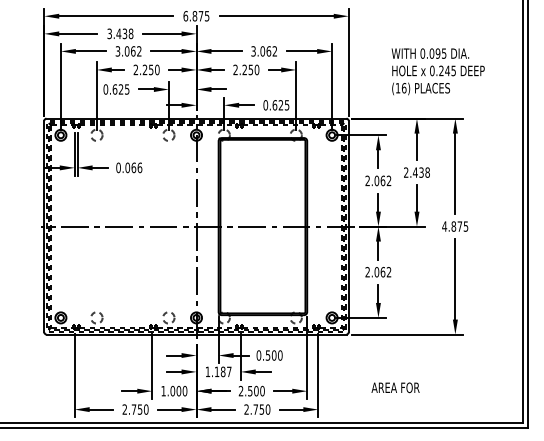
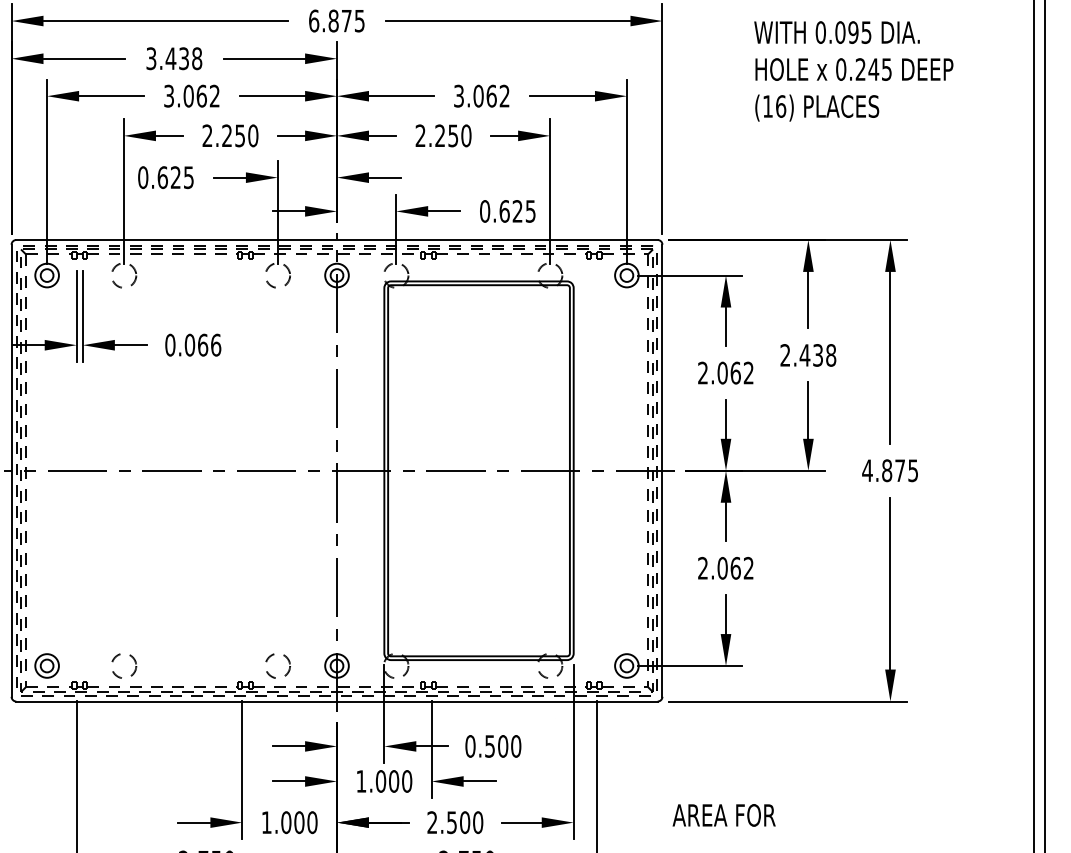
text: (437, 71) -> (852, 70), moved
text: (222, 371) -> (392, 780), 1.187 -> 1.000
text: (395, 387) -> (723, 814), moved

